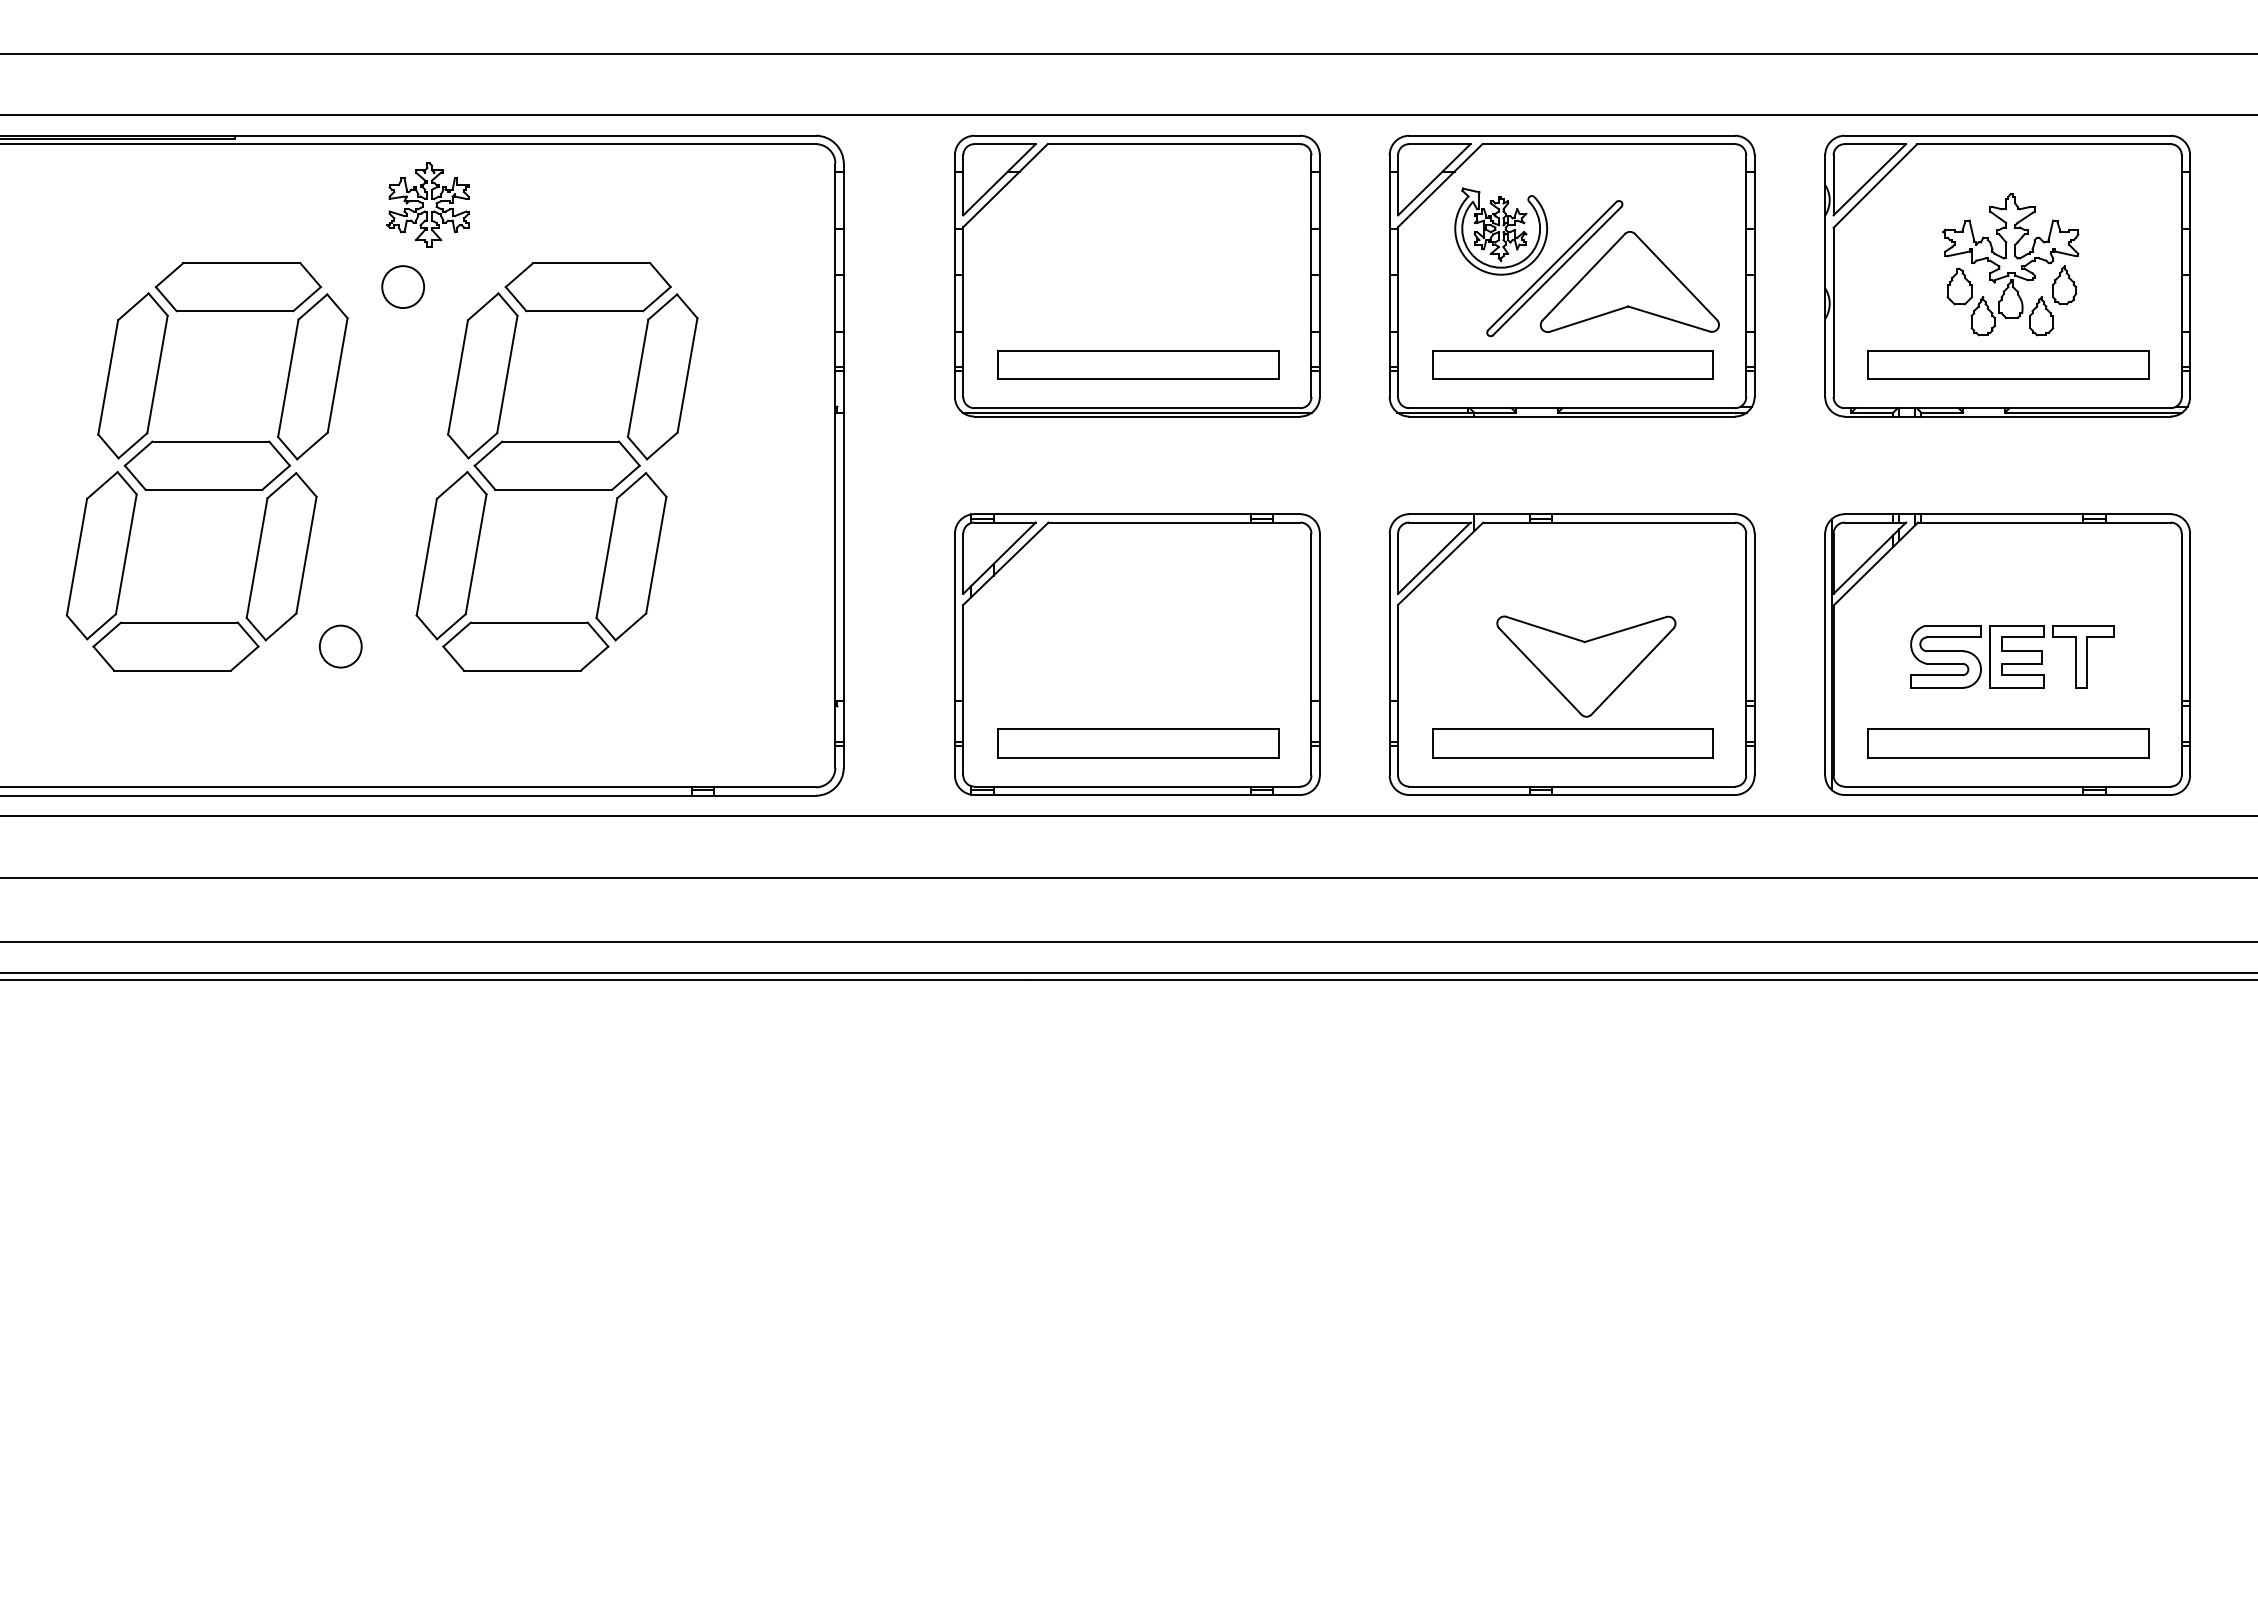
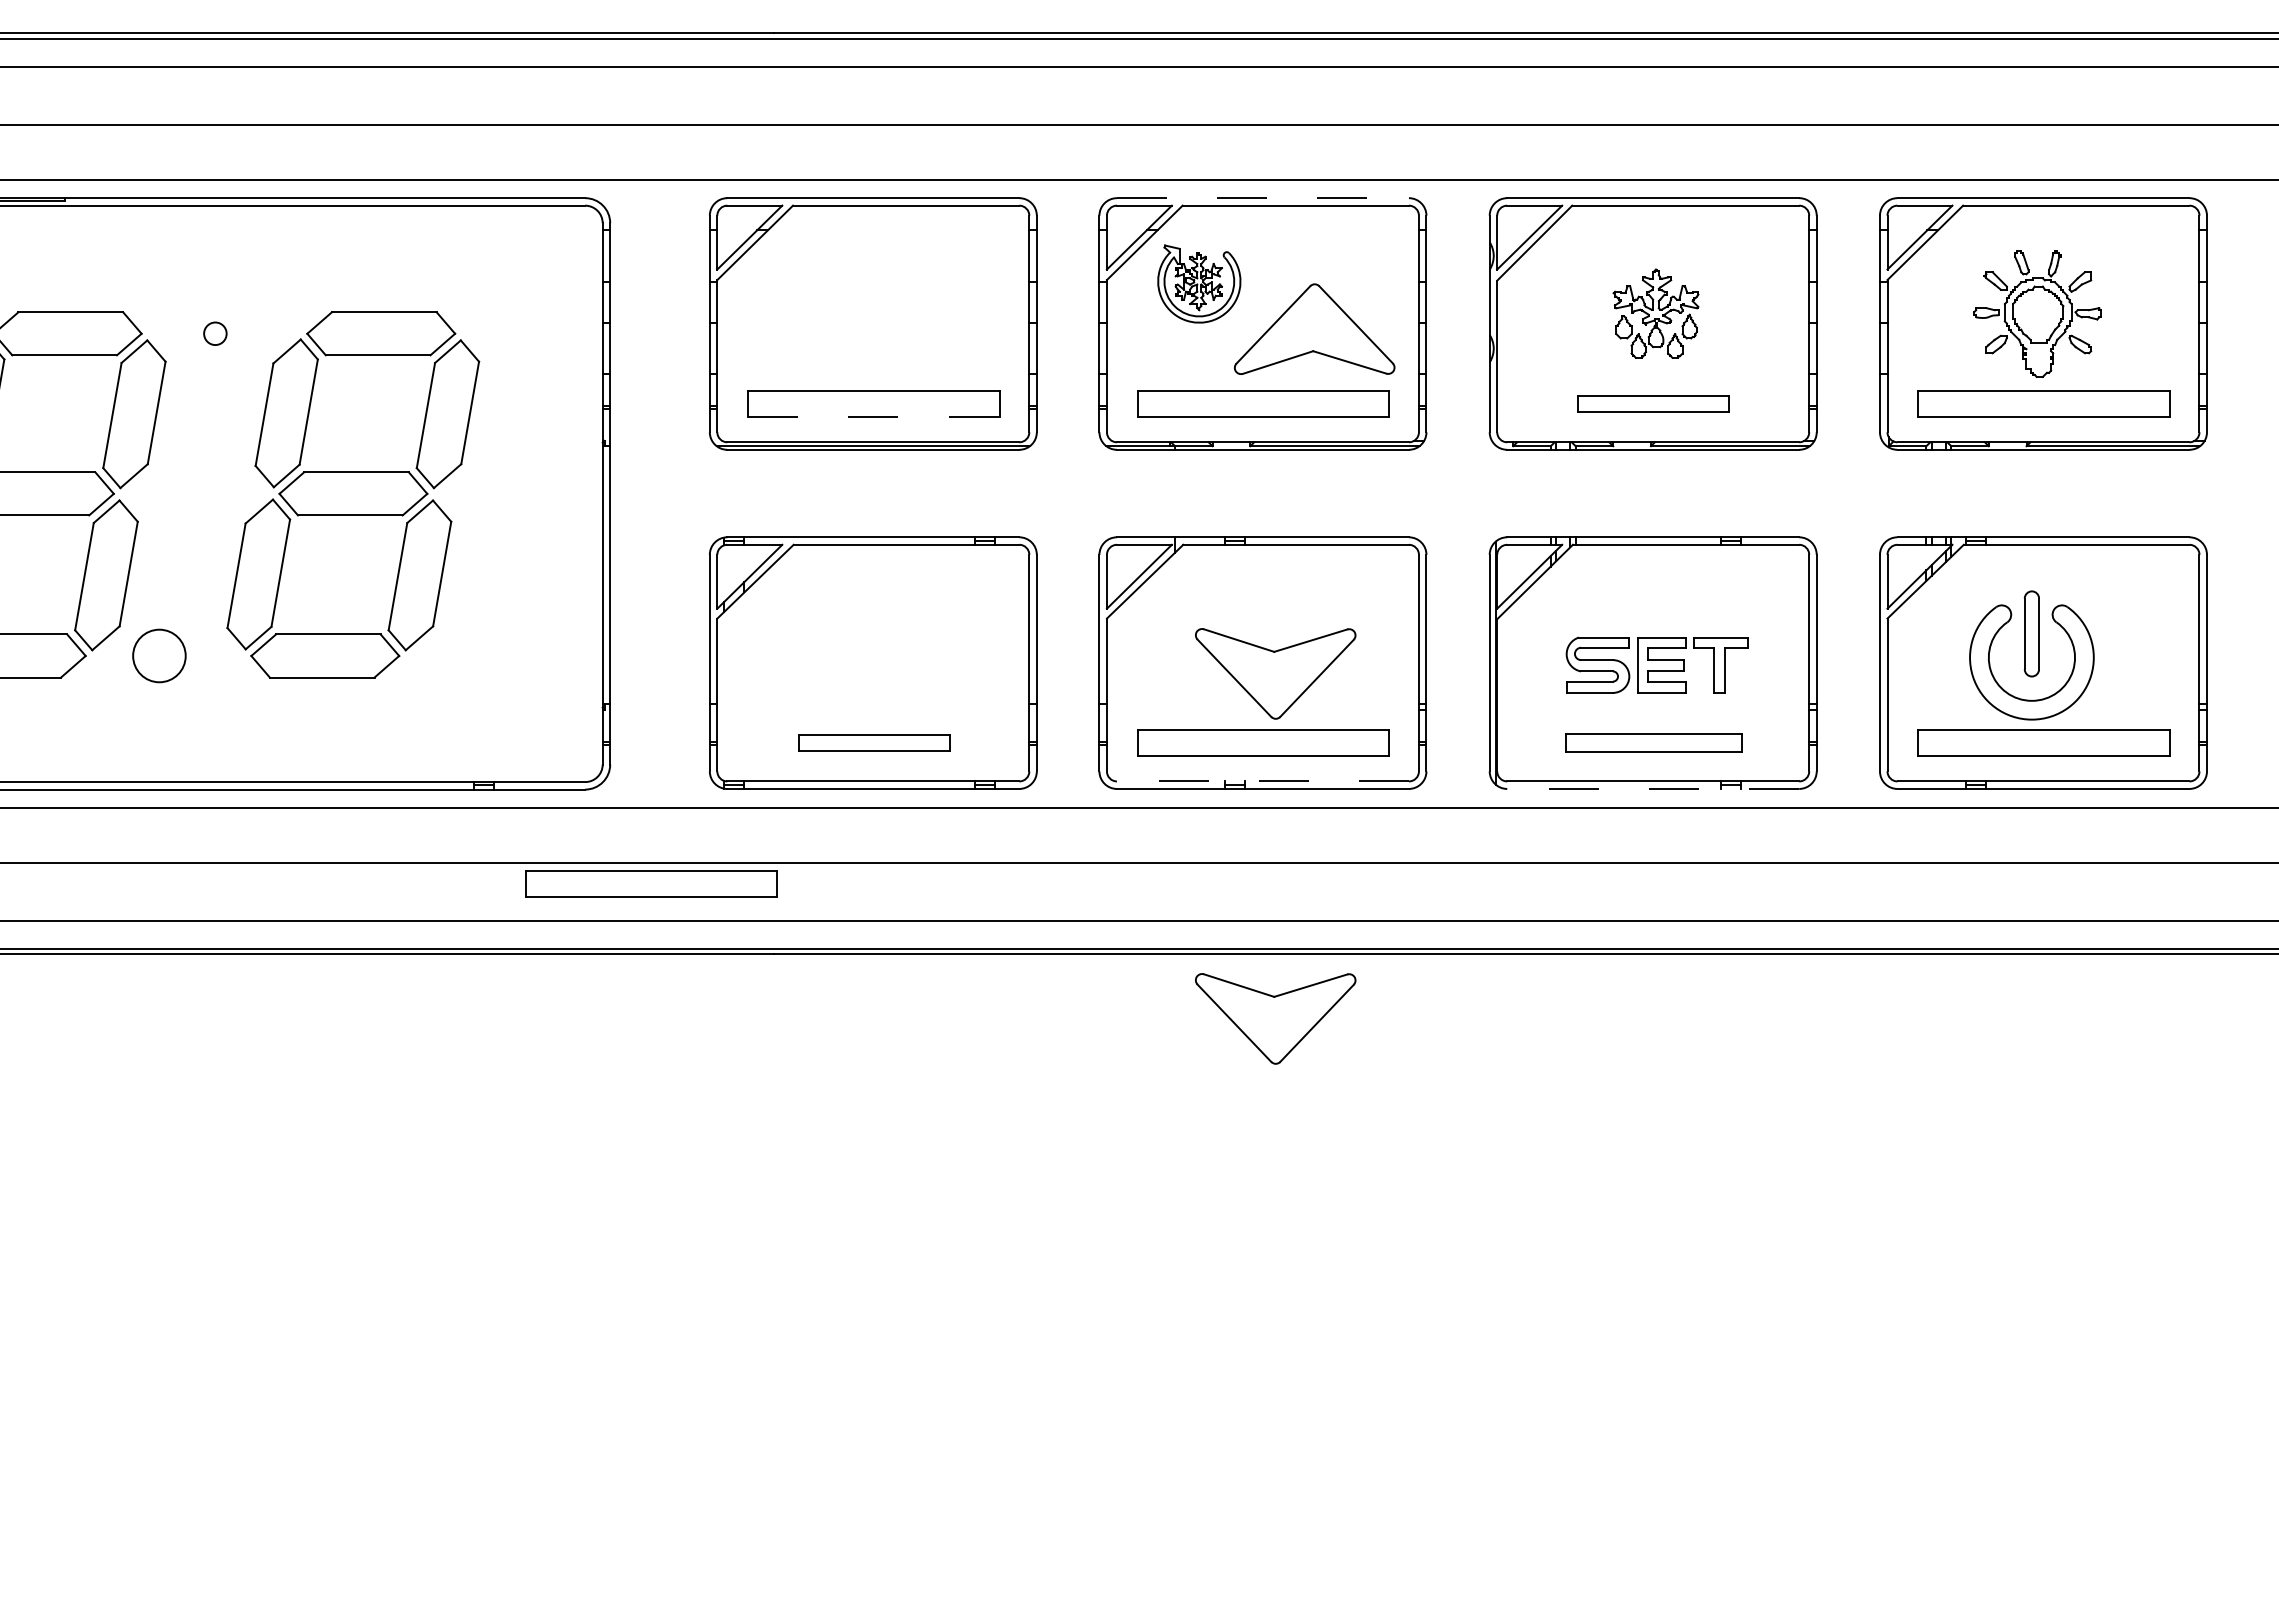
line: (1571, 136) -> (1262, 198), solid -> dashed
part: (427, 204) -> (237, 259), removed
part: (2010, 264) -> (1655, 313), size x0.7
part: (1554, 267) -> (1247, 316), removed
circle: (403, 286) -> (215, 333), size x0.6
part: (2007, 364) -> (1653, 403), size x0.6
line: (1138, 379) -> (874, 416), solid -> dashed
circle: (340, 646) -> (159, 655), size x1.4
part: (1137, 743) -> (873, 742), size x0.6
part: (2007, 743) -> (1653, 742), size x0.7
line: (1571, 786) -> (1262, 781), solid -> dashed
line: (2007, 794) -> (1653, 788), solid -> dashed
part: (889, 900) -> (651, 883), added
part: (1586, 1051) -> (1275, 1018), added

